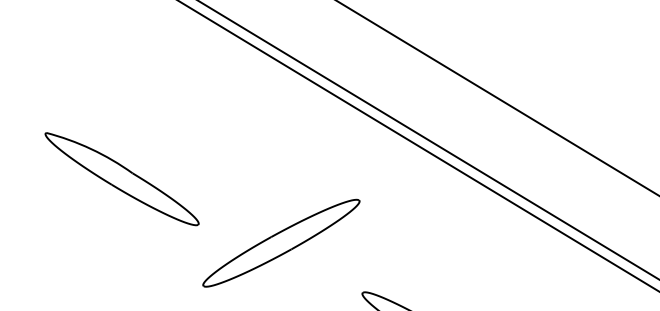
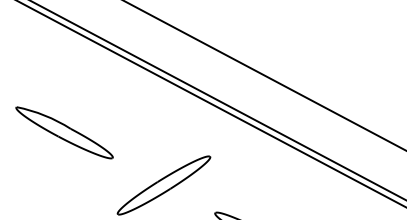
part: (121, 178) -> (64, 132), moved

